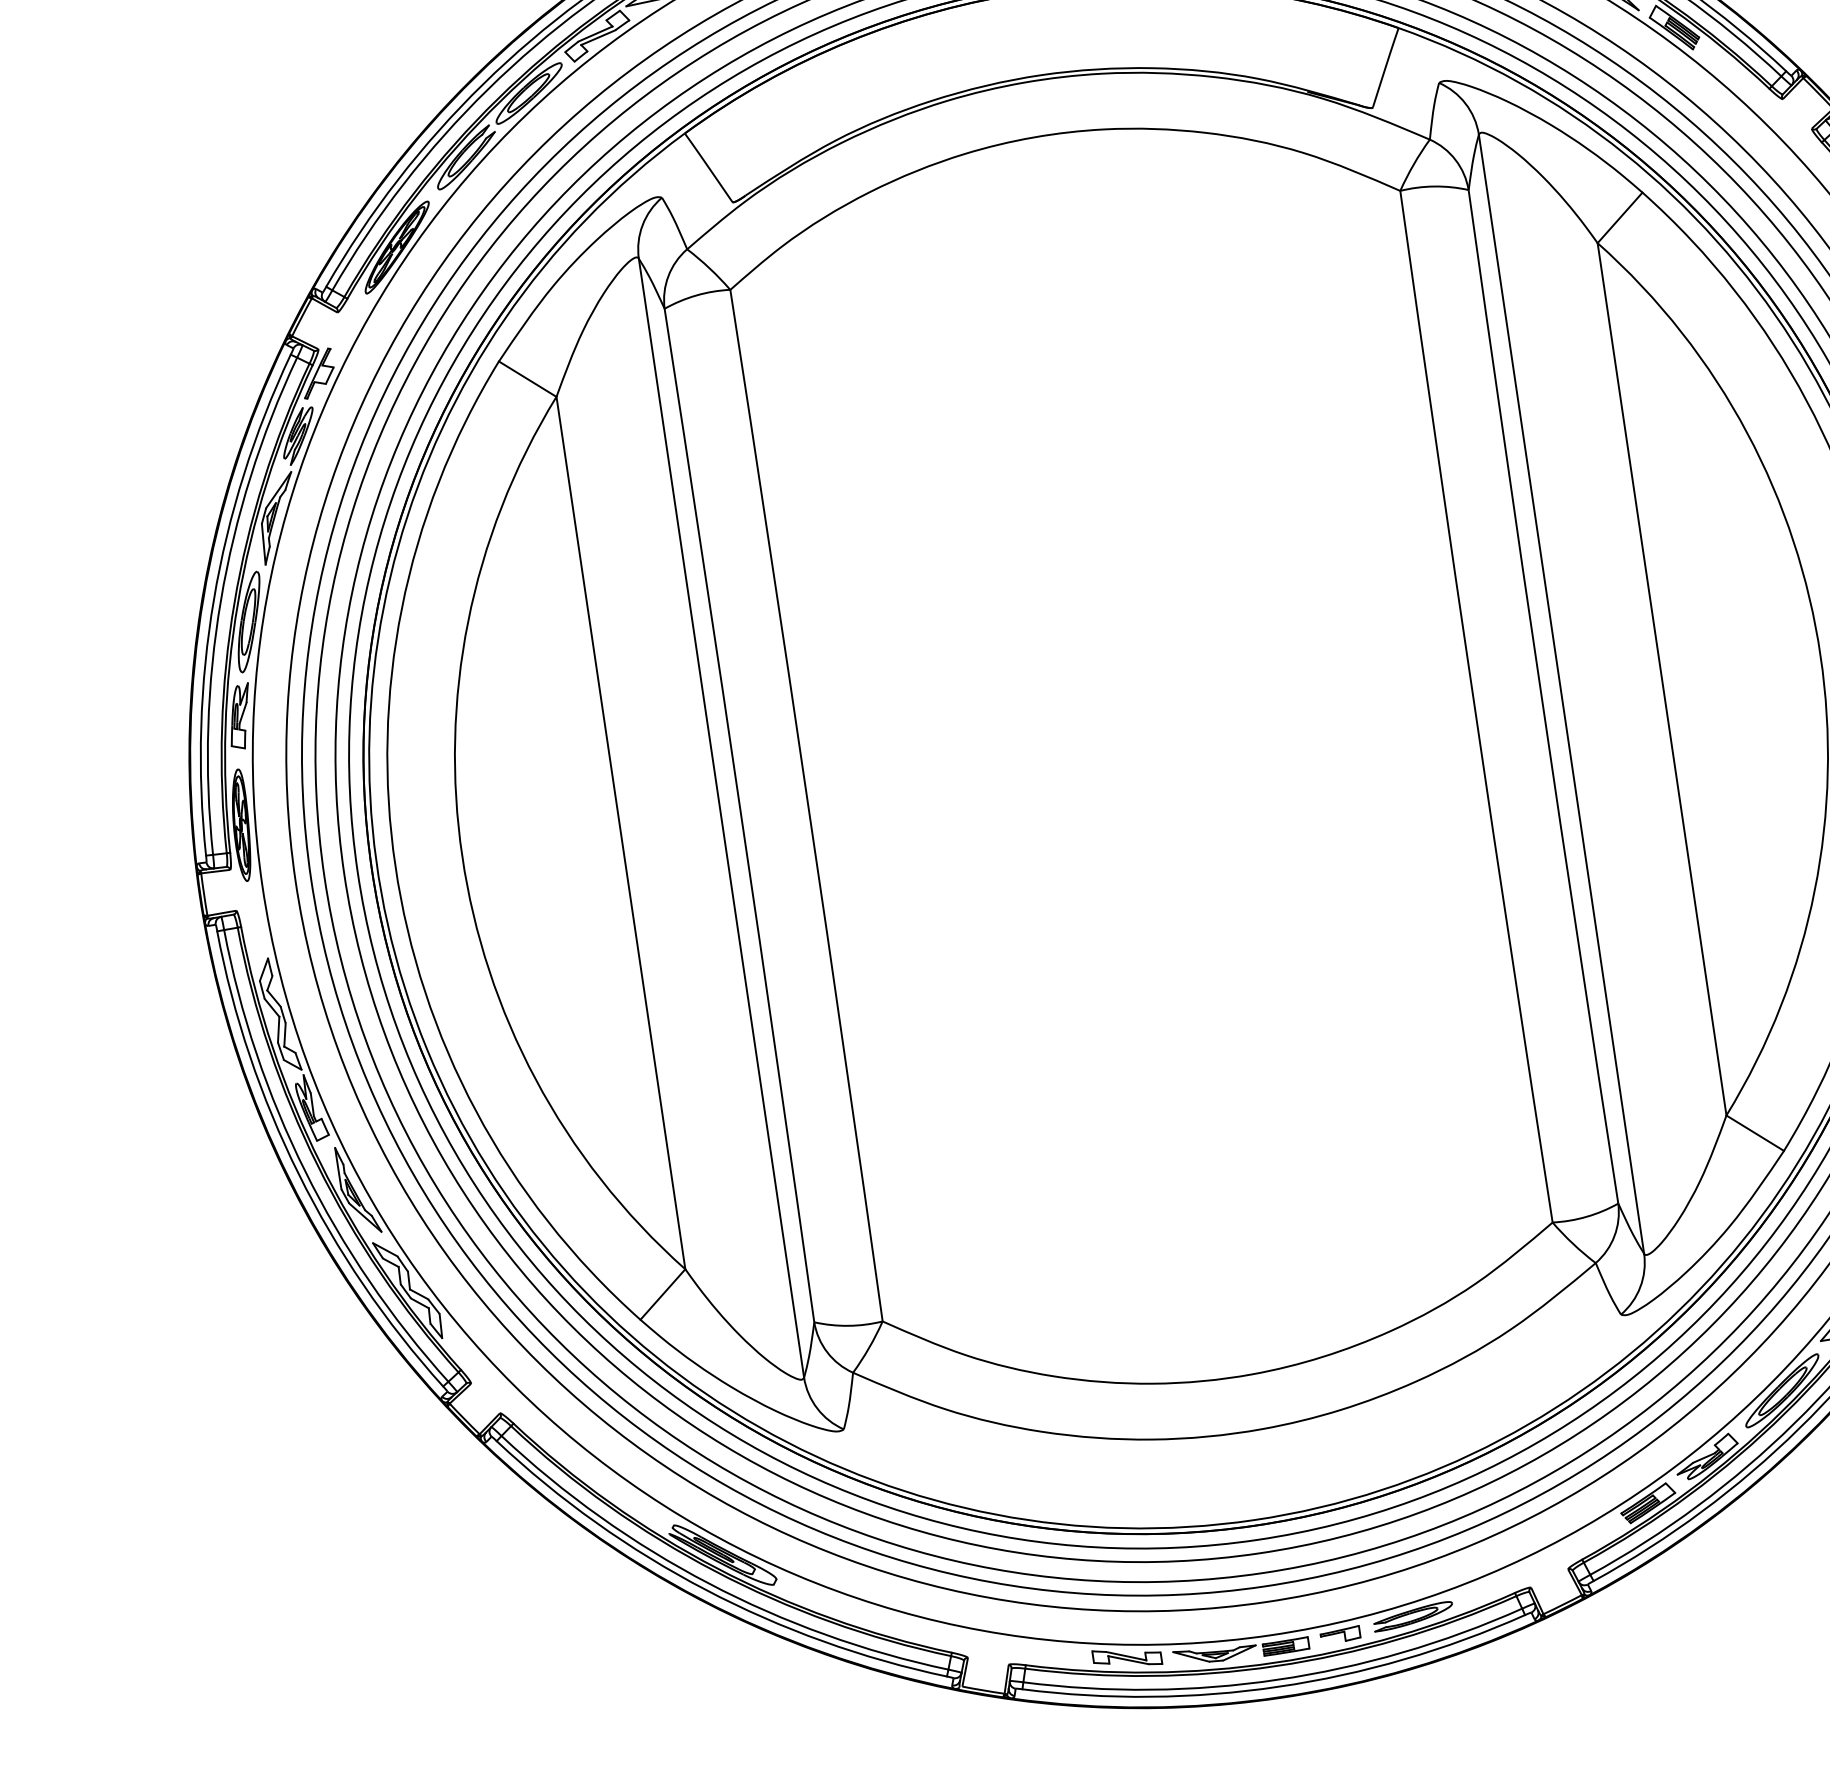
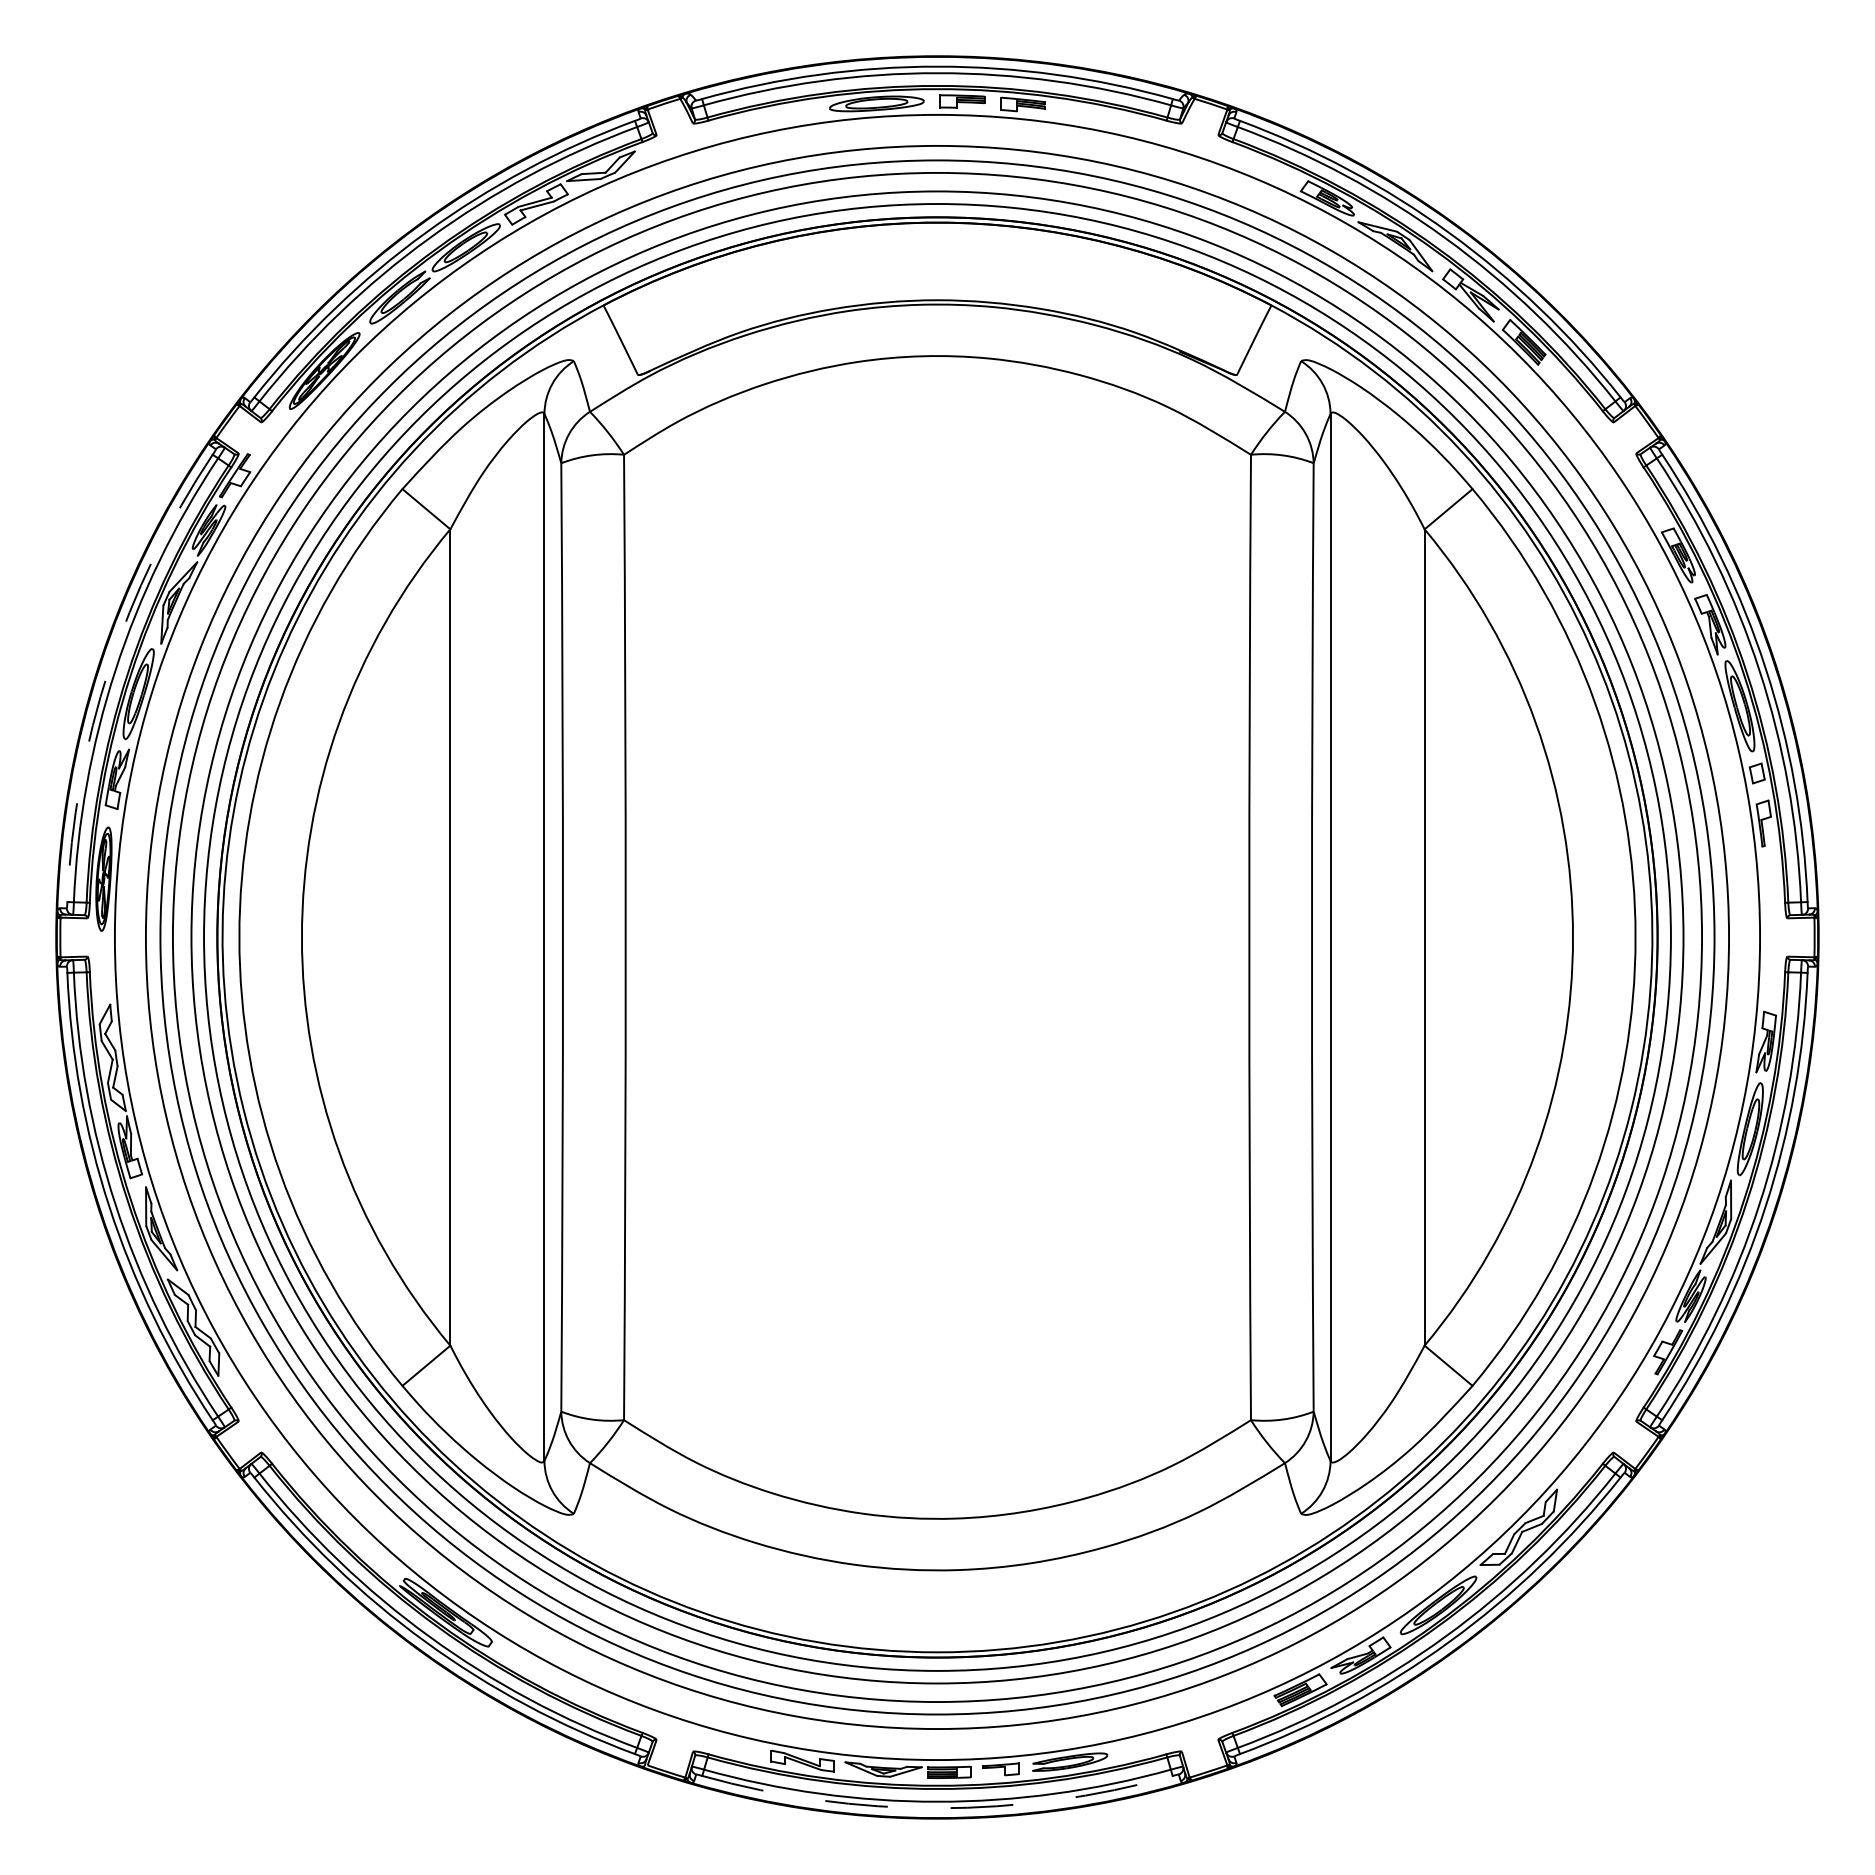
arc: (214, 599) -> (109, 668), solid -> dashed
arc: (1278, 1686) -> (937, 1808), solid -> dashed

